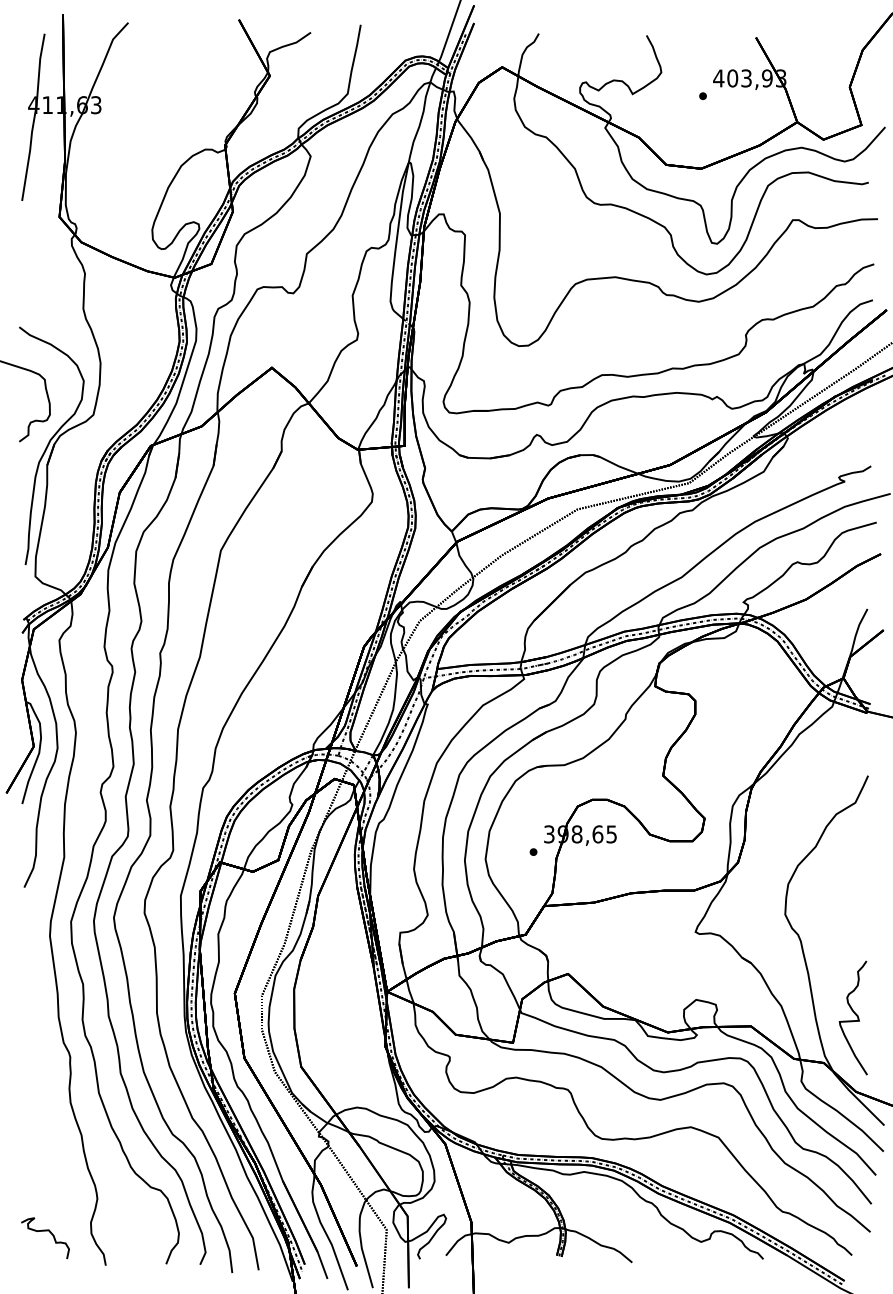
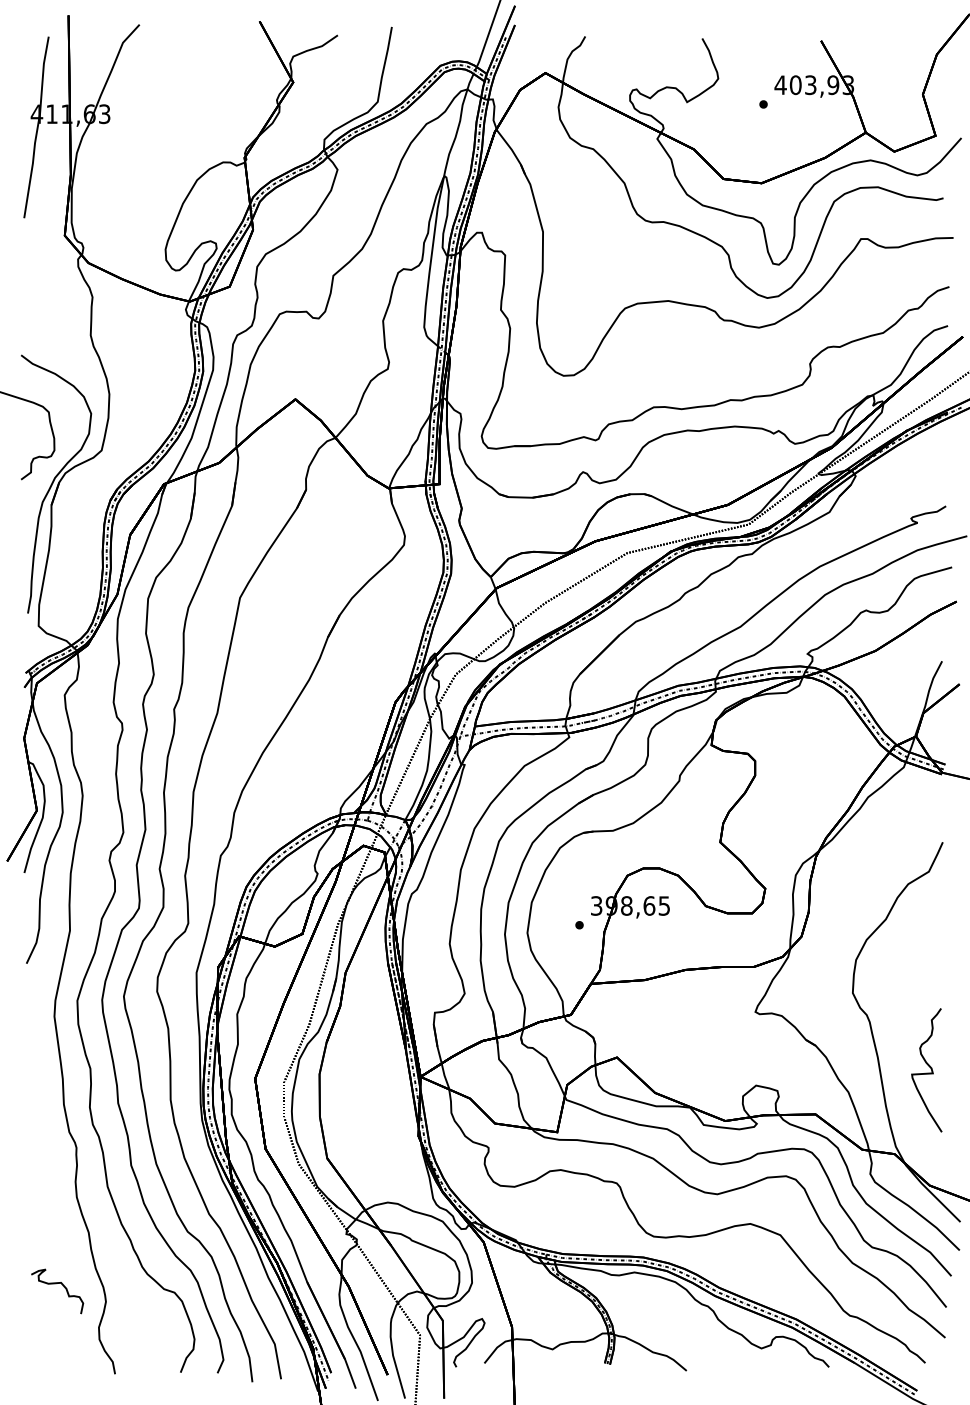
curve: (853, 1020) -> (926, 1072), moved
curve: (44, 1231) -> (56, 1284), moved

